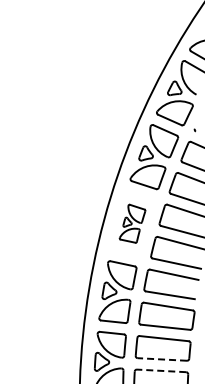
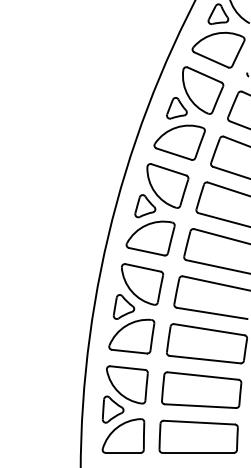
part: (132, 223) -> (157, 209), size x1.67
line: (162, 359) -> (200, 406), dashed -> solid
line: (161, 370) -> (199, 422), dashed -> solid

